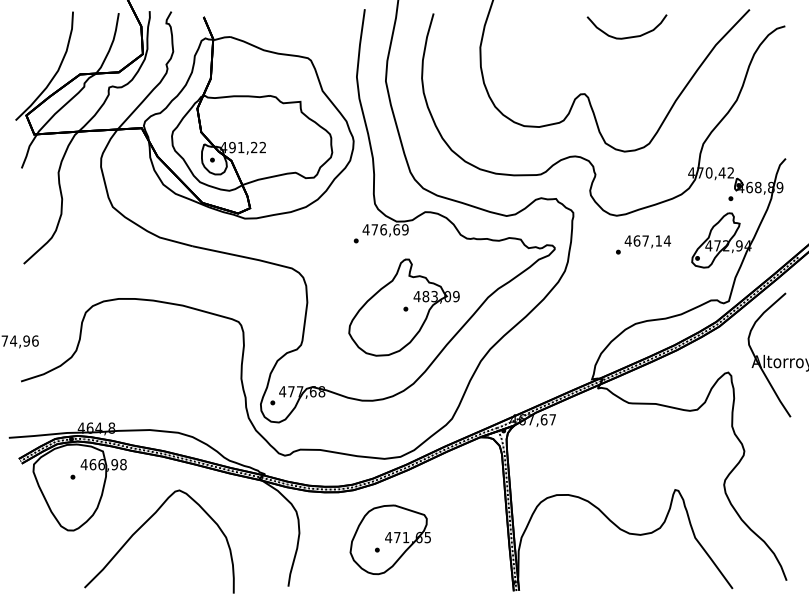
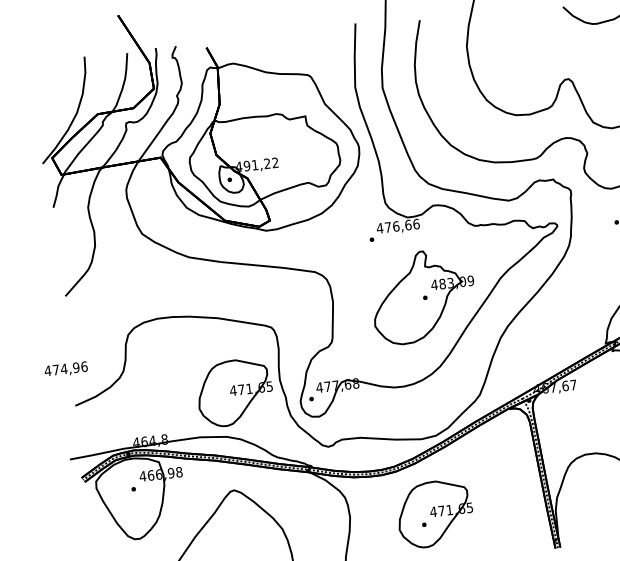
text: (405, 229) -> (416, 223), 476,69 -> 476,66
part: (191, 386) -> (234, 392), added

